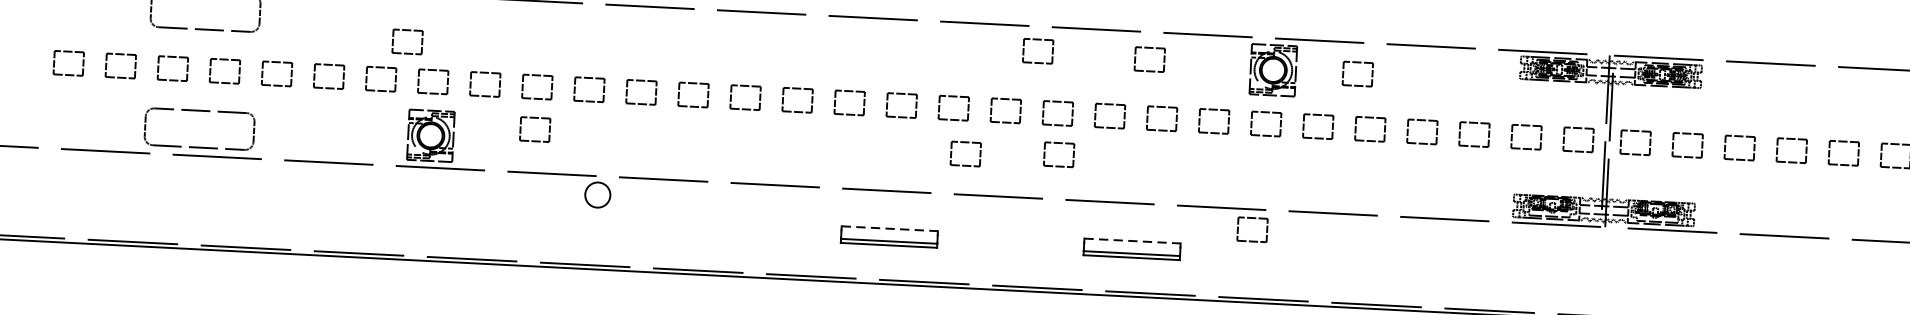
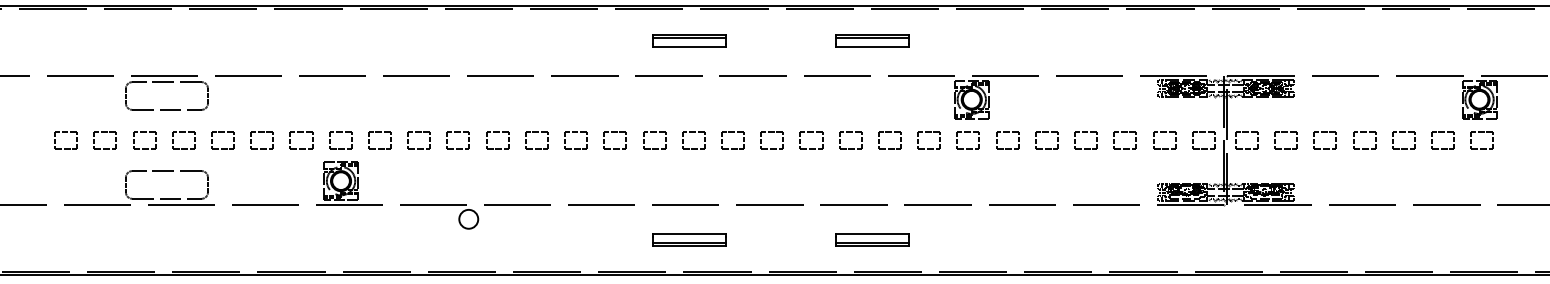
part: (407, 31) -> (319, 103), removed
part: (1037, 40) -> (793, 86), removed
part: (1150, 49) -> (878, 88), removed
part: (1357, 63) -> (1034, 91), removed
part: (534, 118) -> (418, 164), removed
part: (965, 143) -> (743, 166), removed
part: (1059, 144) -> (813, 163), removed
part: (1252, 219) -> (961, 212), removed
line: (891, 228) -> (690, 233), dashed -> solid
line: (1132, 241) -> (872, 233), dashed -> solid

